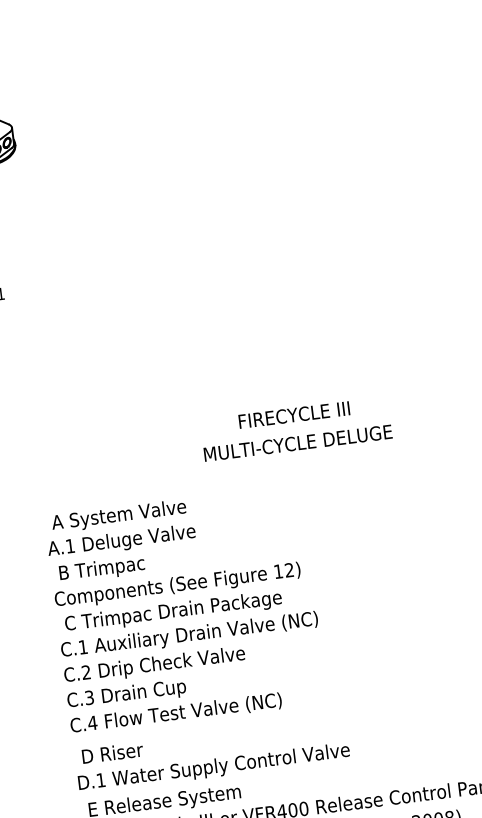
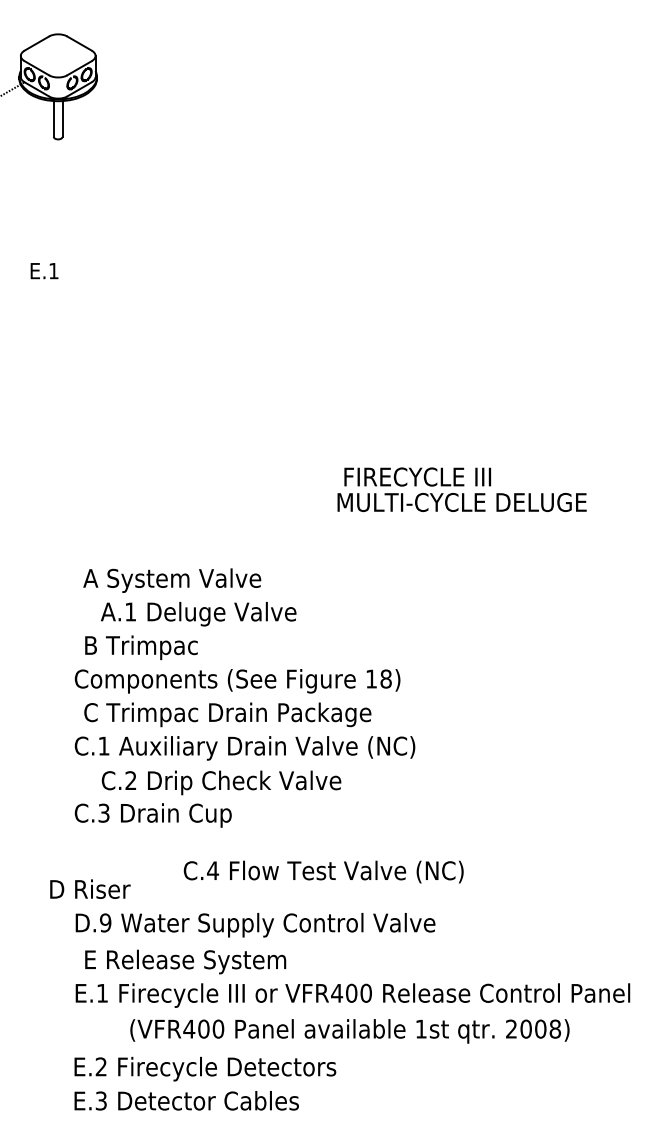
text: (297, 443) -> (461, 502), moved
text: (121, 541) -> (198, 614), moved
text: (288, 569) -> (385, 678), 12) -> 18)
text: (154, 665) -> (221, 782), moved
text: (175, 713) -> (323, 871), moved
text: (112, 752) -> (90, 888), moved
text: (100, 779) -> (105, 922), D.1 -> D.9

